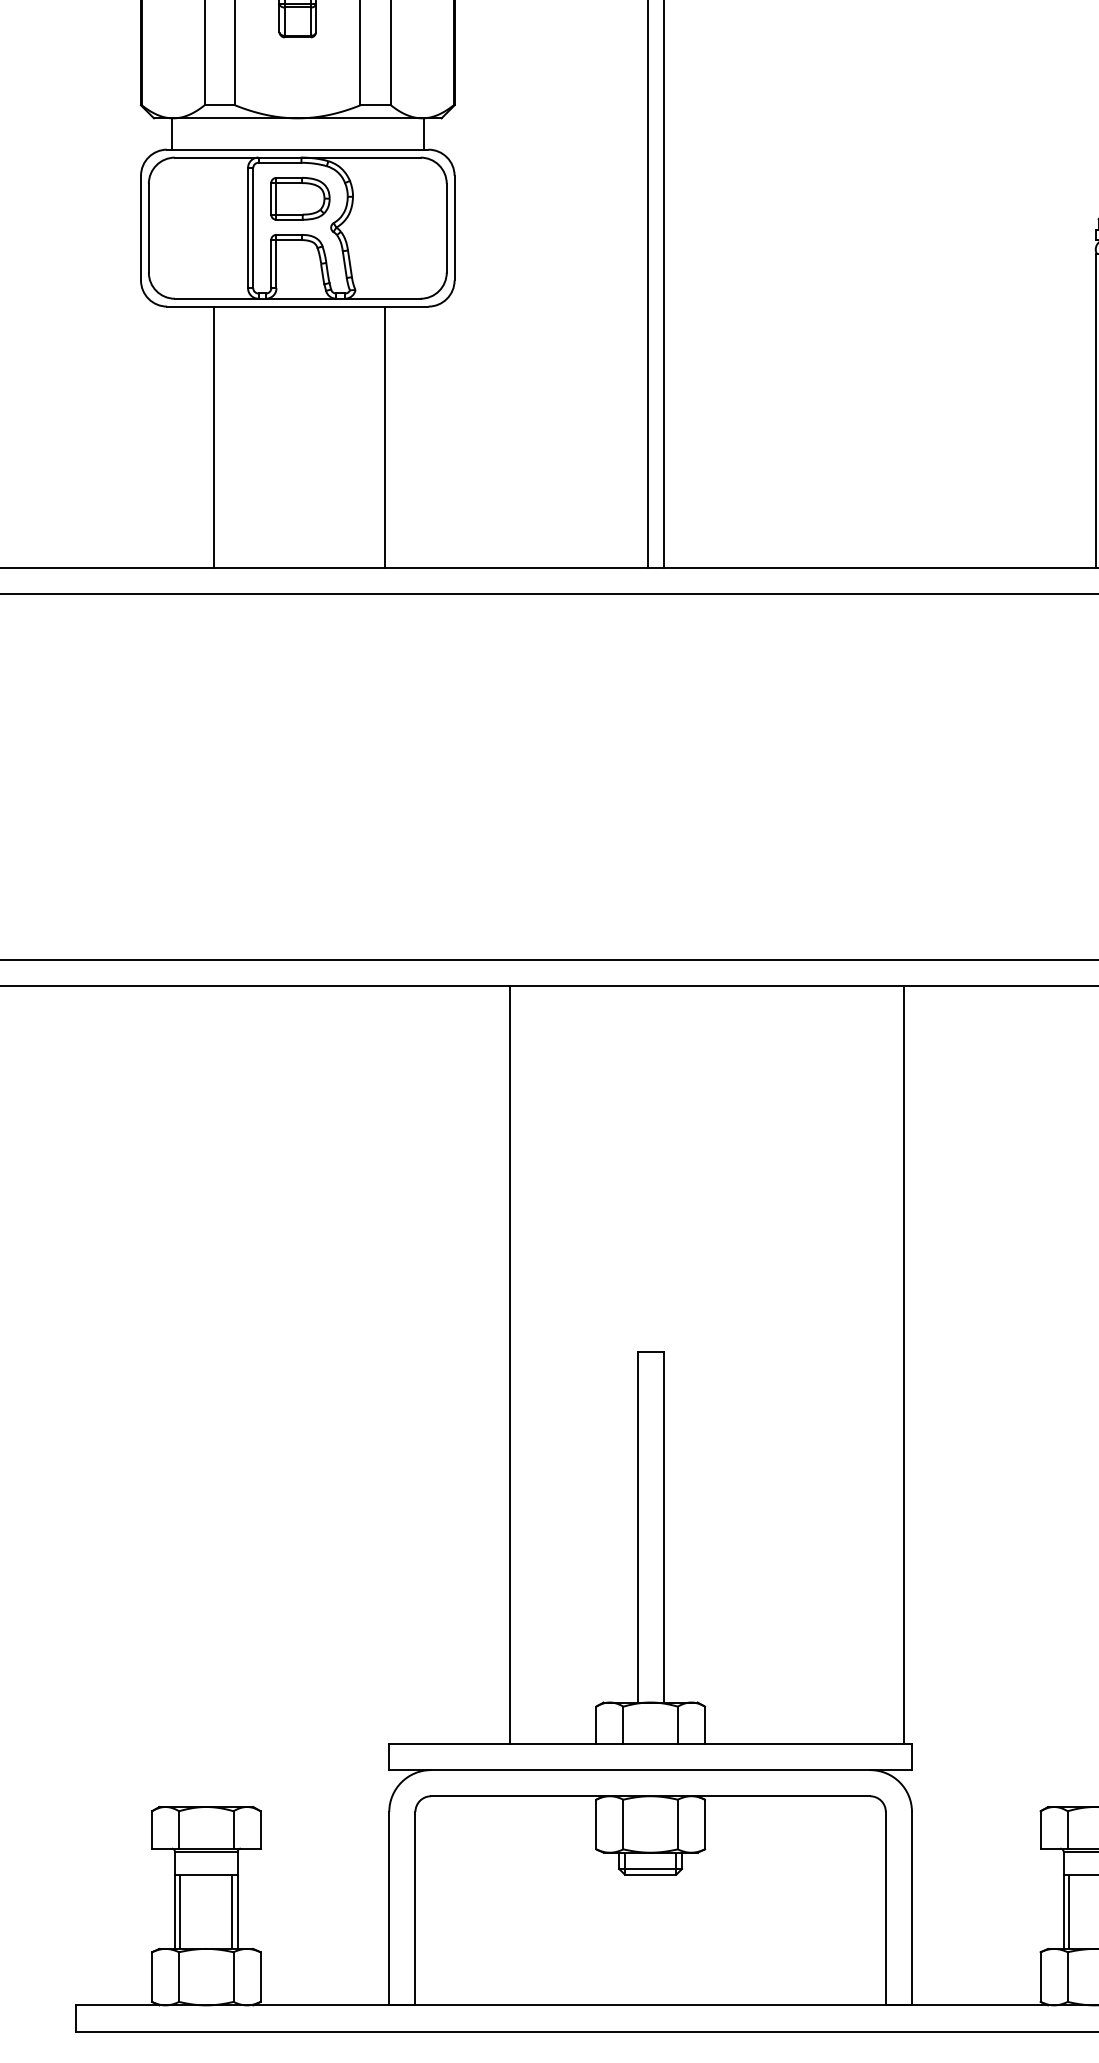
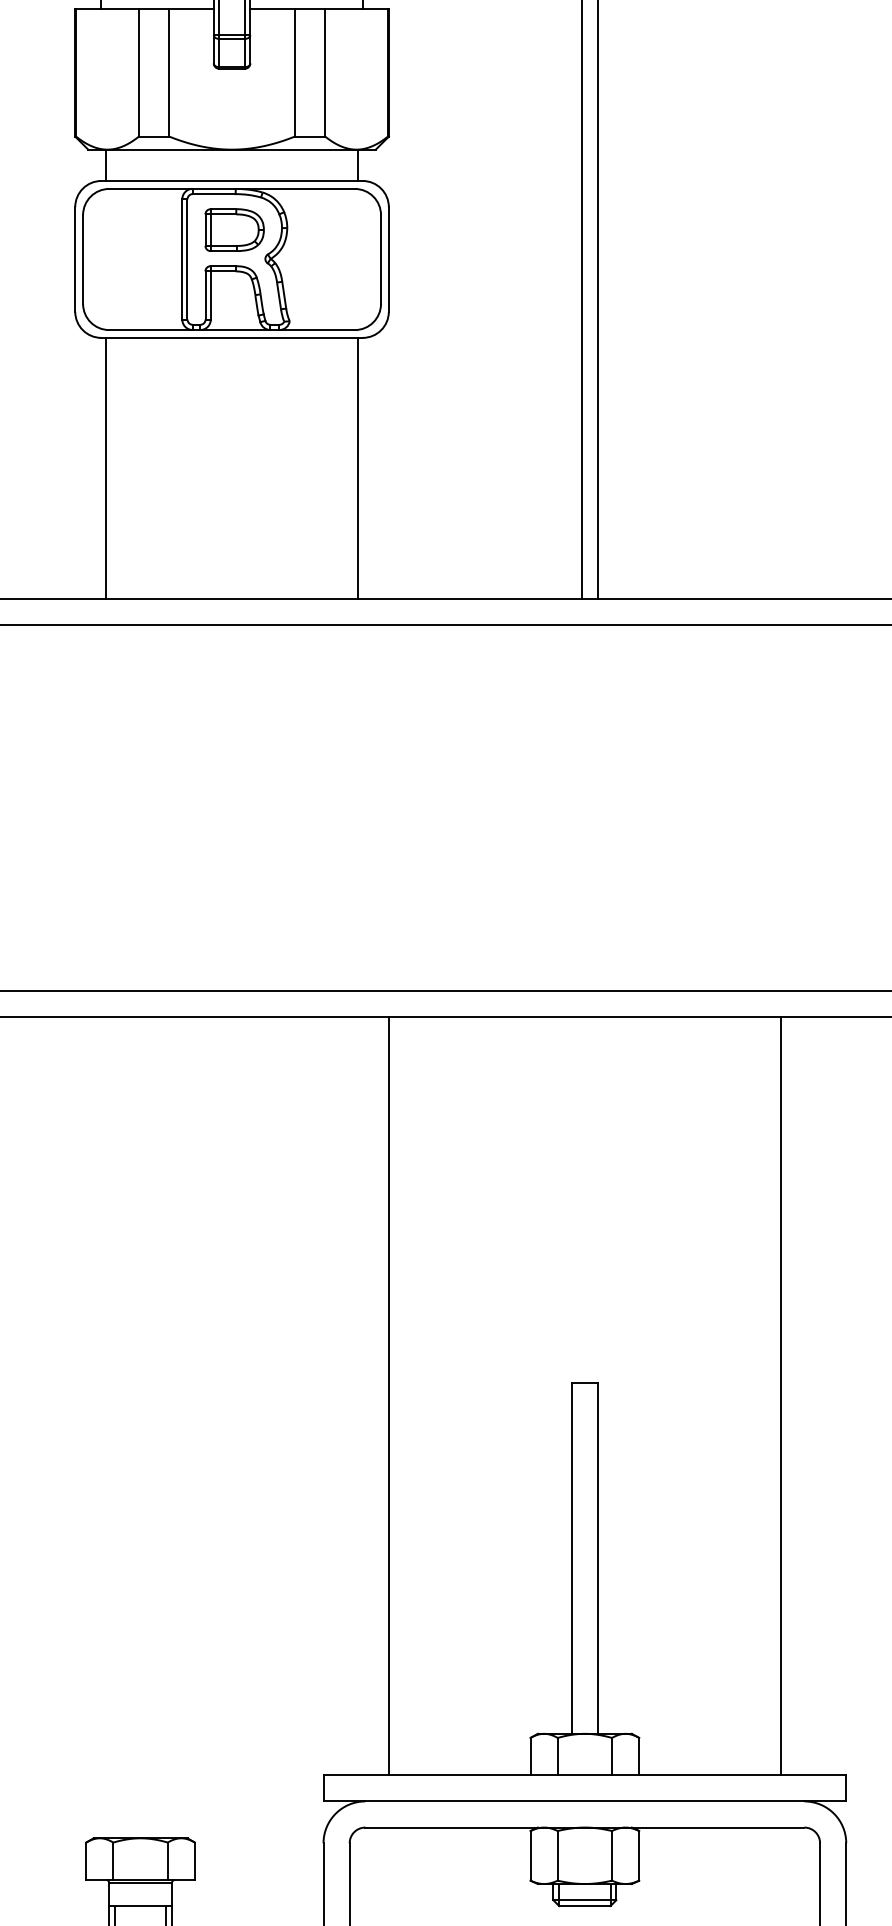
line: (213, 436) -> (105, 467), moved
line: (385, 436) -> (358, 467), moved
line: (509, 1365) -> (388, 1396), moved
line: (903, 1365) -> (780, 1396), moved

